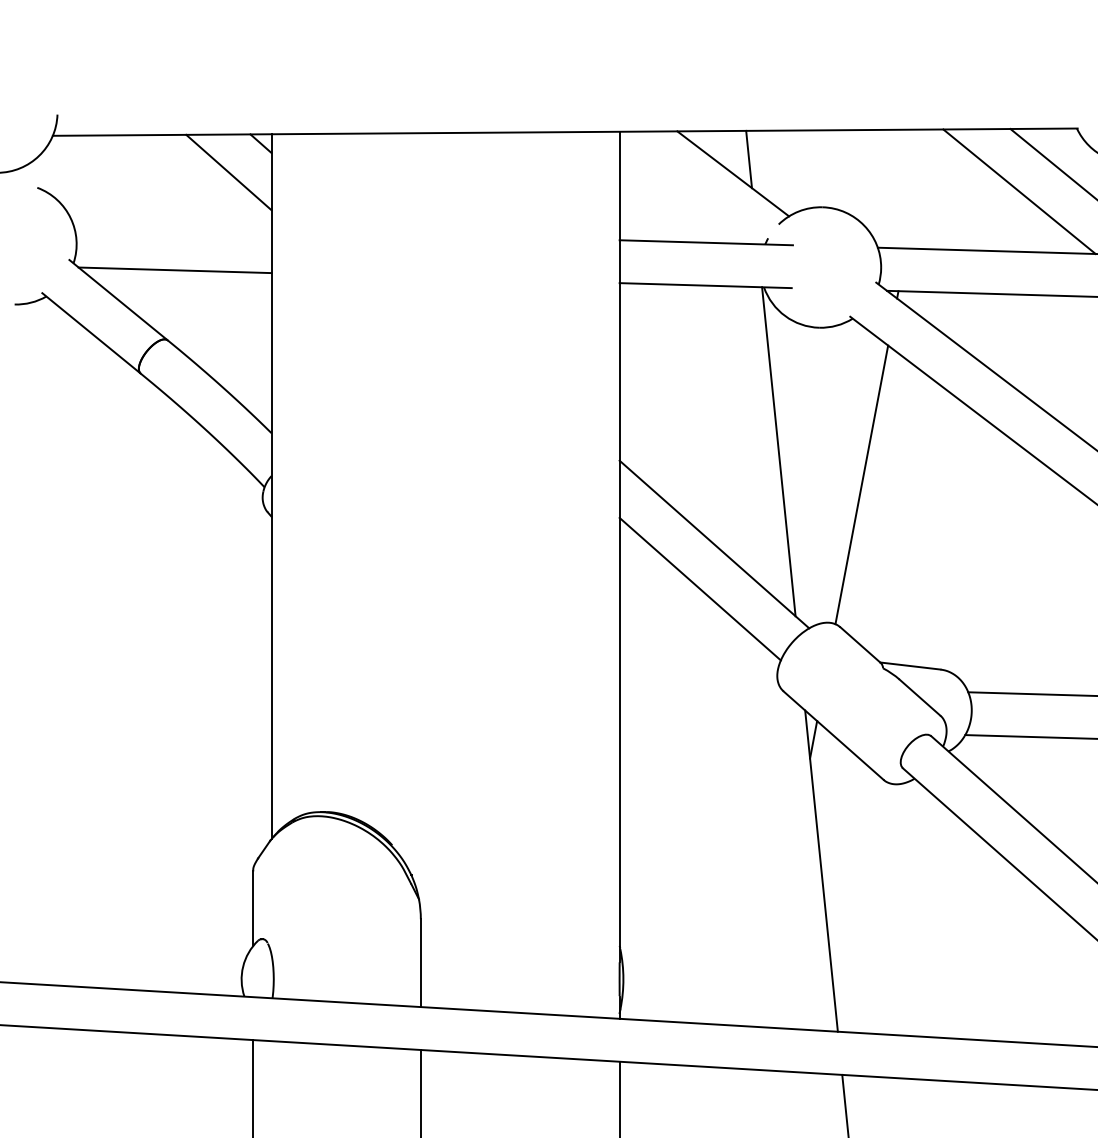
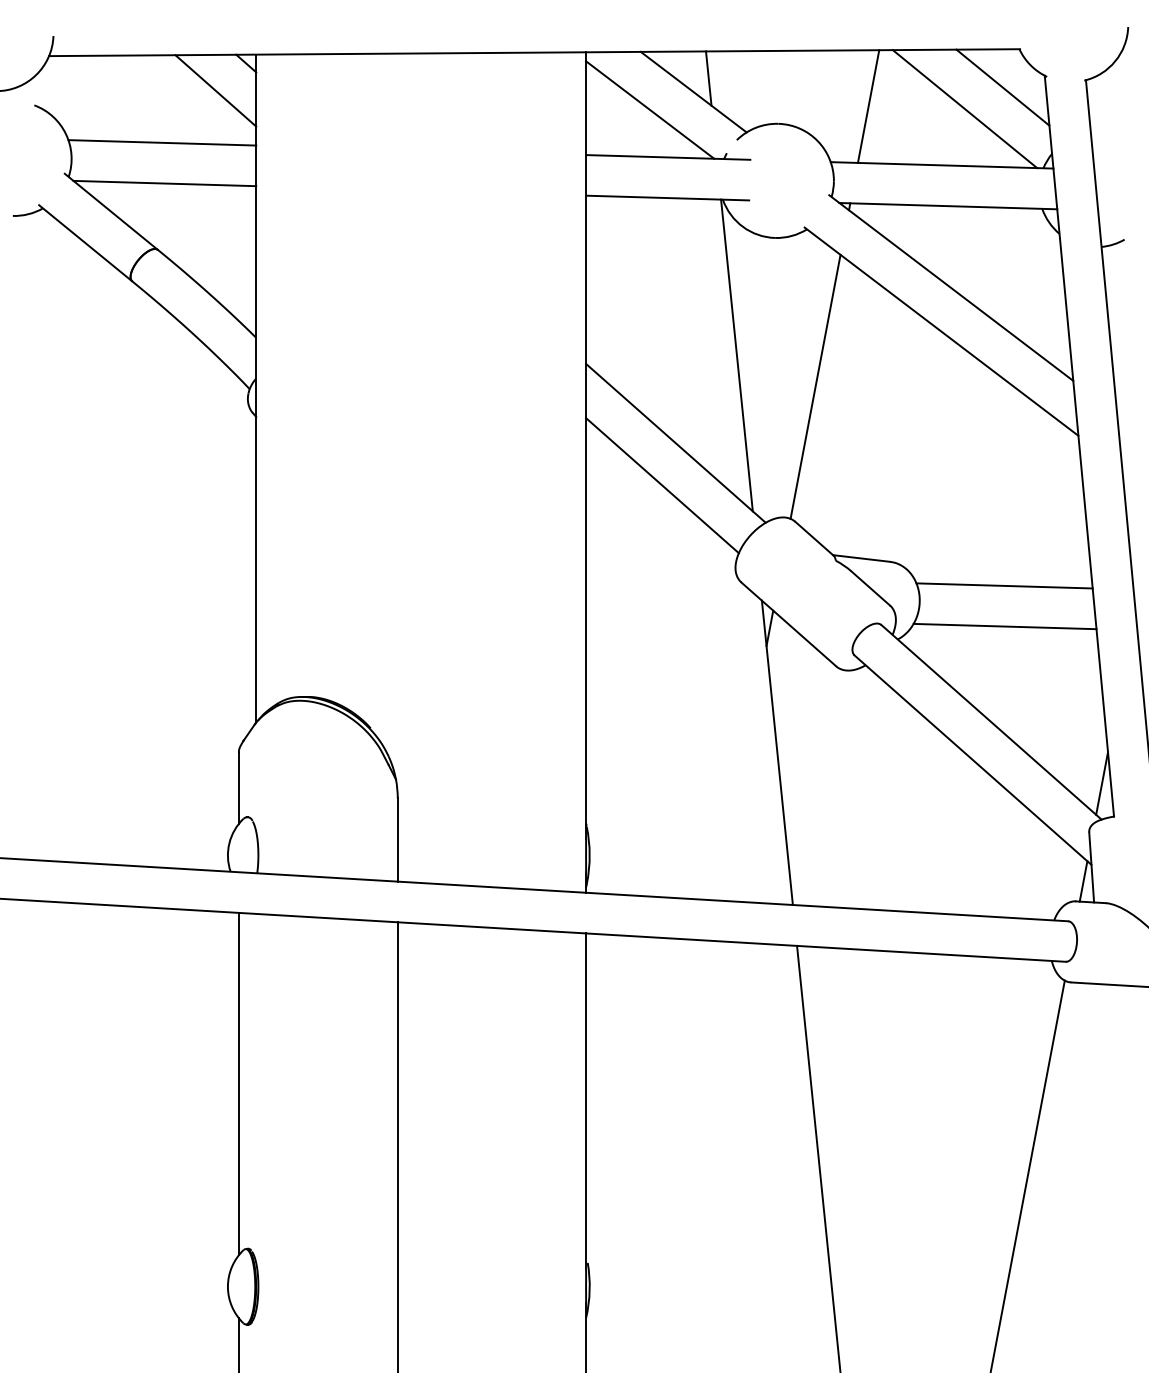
line: (917, 188) -> (868, 106), added
line: (687, 192) -> (650, 109), added
line: (172, 226) -> (162, 142), added

